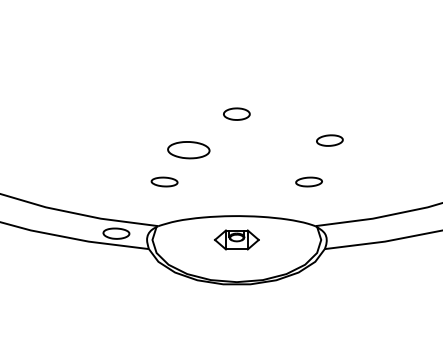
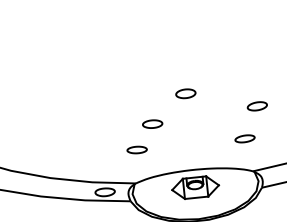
part: (188, 149) -> (152, 123), size x0.62
part: (236, 239) -> (195, 187), size x1.43

